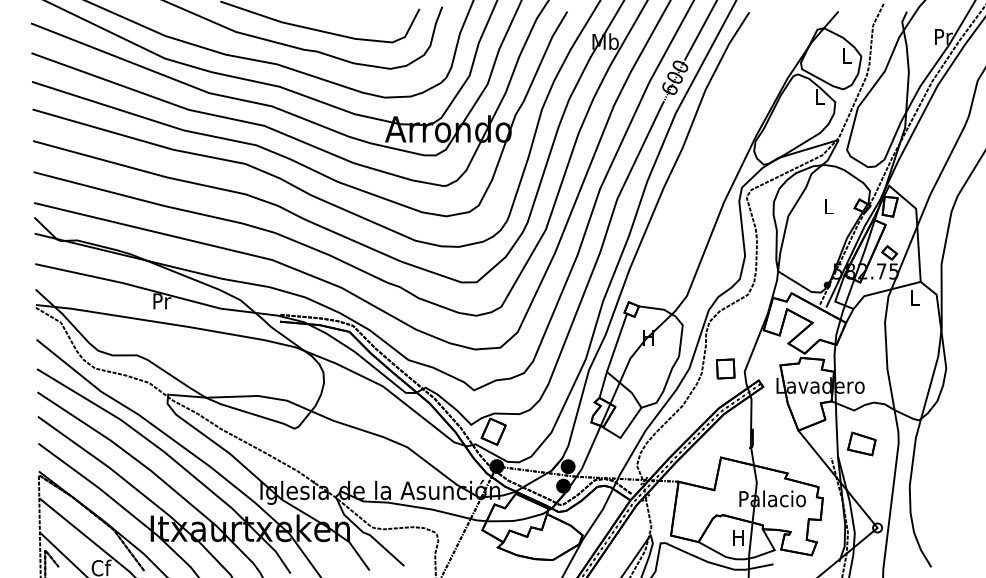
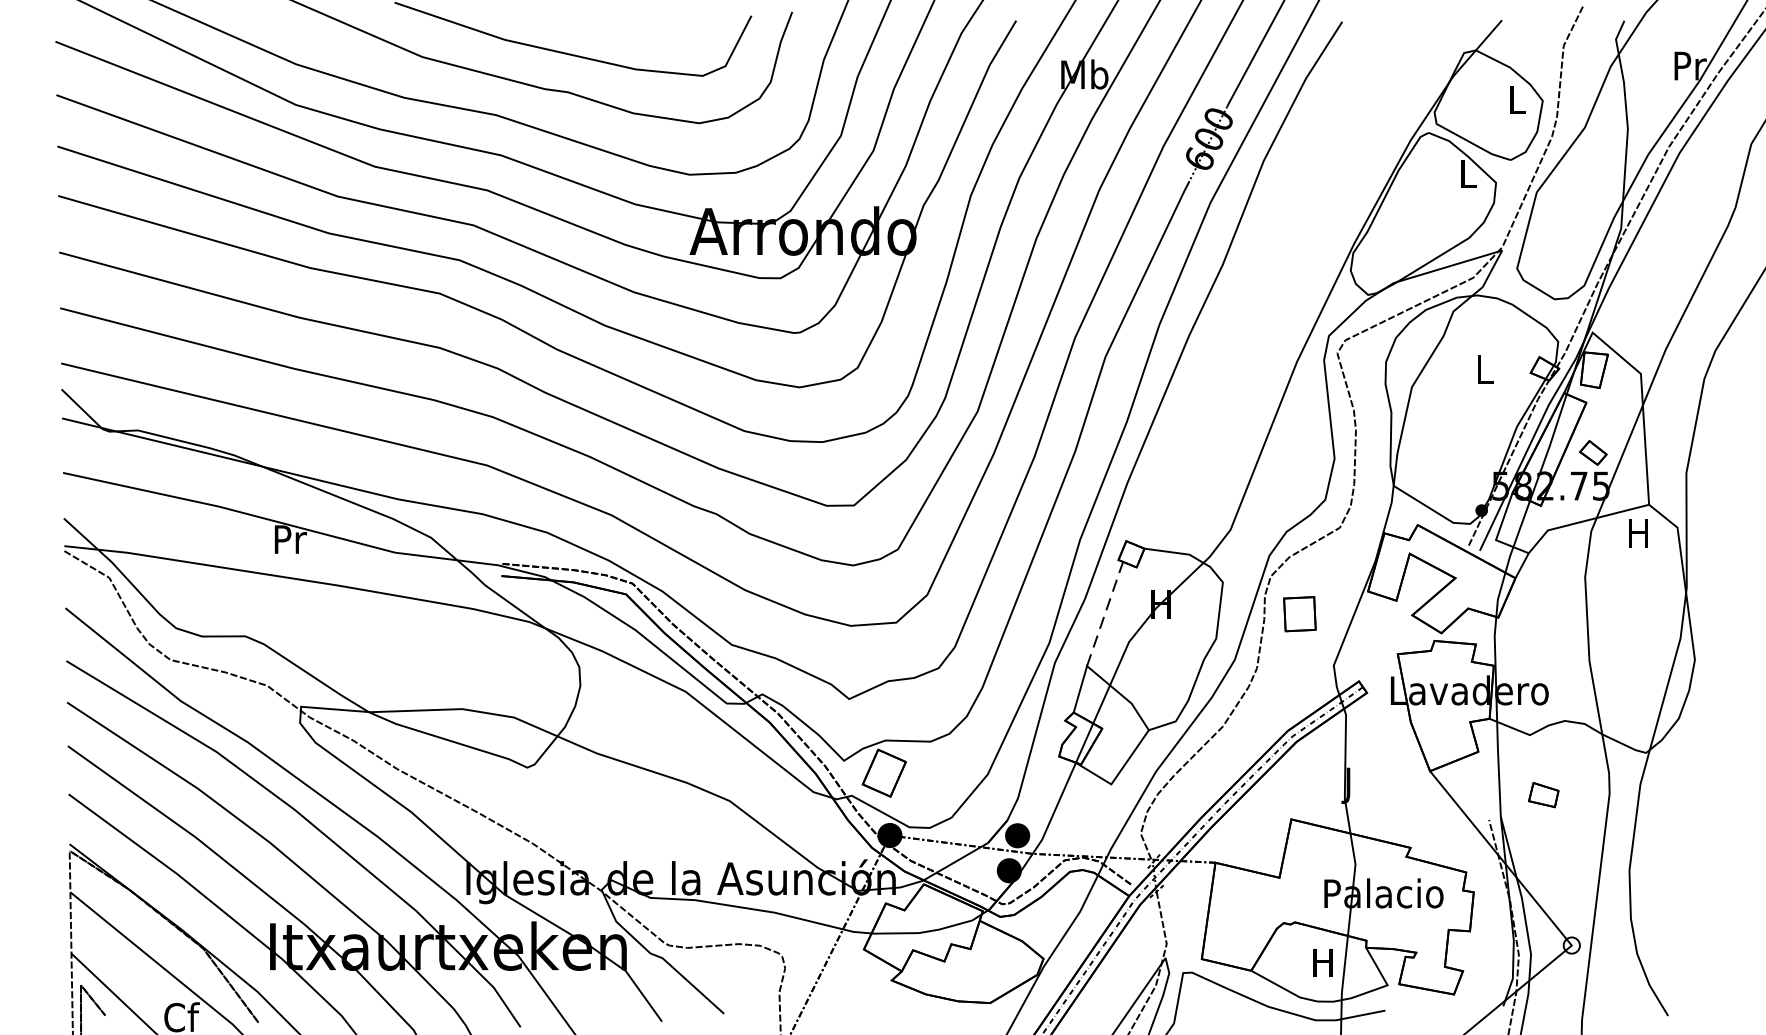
text: (914, 297) -> (1637, 532), L -> H
line: (616, 342) -> (1104, 613), solid -> dashed
part: (725, 368) -> (1299, 613), moved
part: (861, 443) -> (1543, 794), size x0.6

